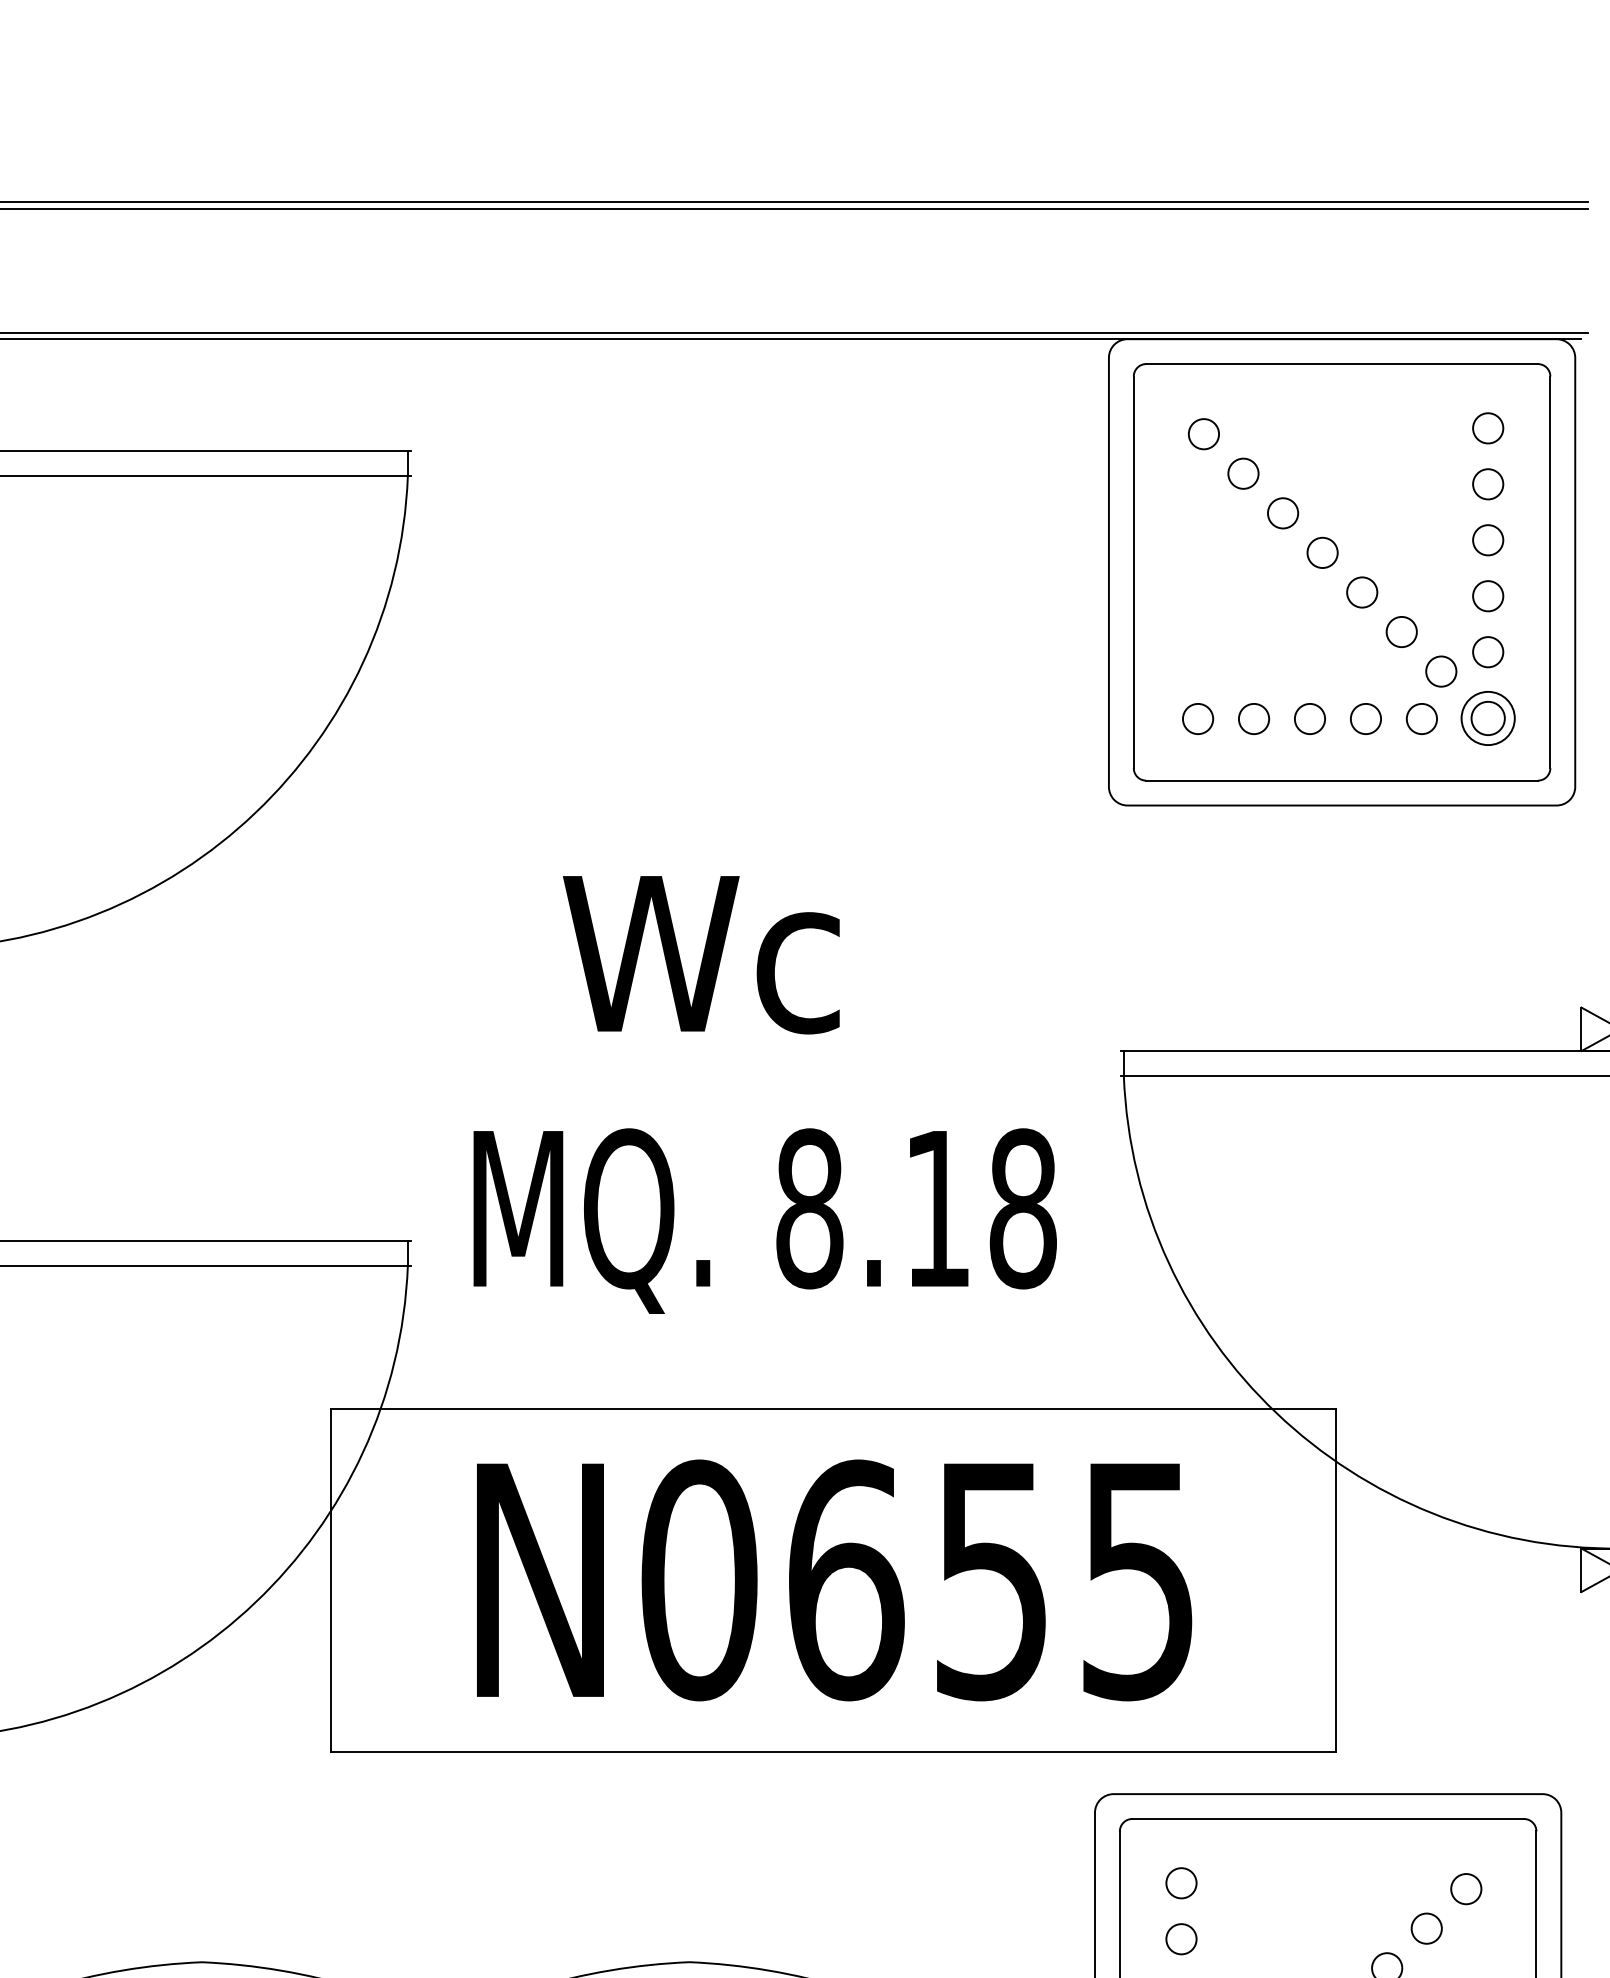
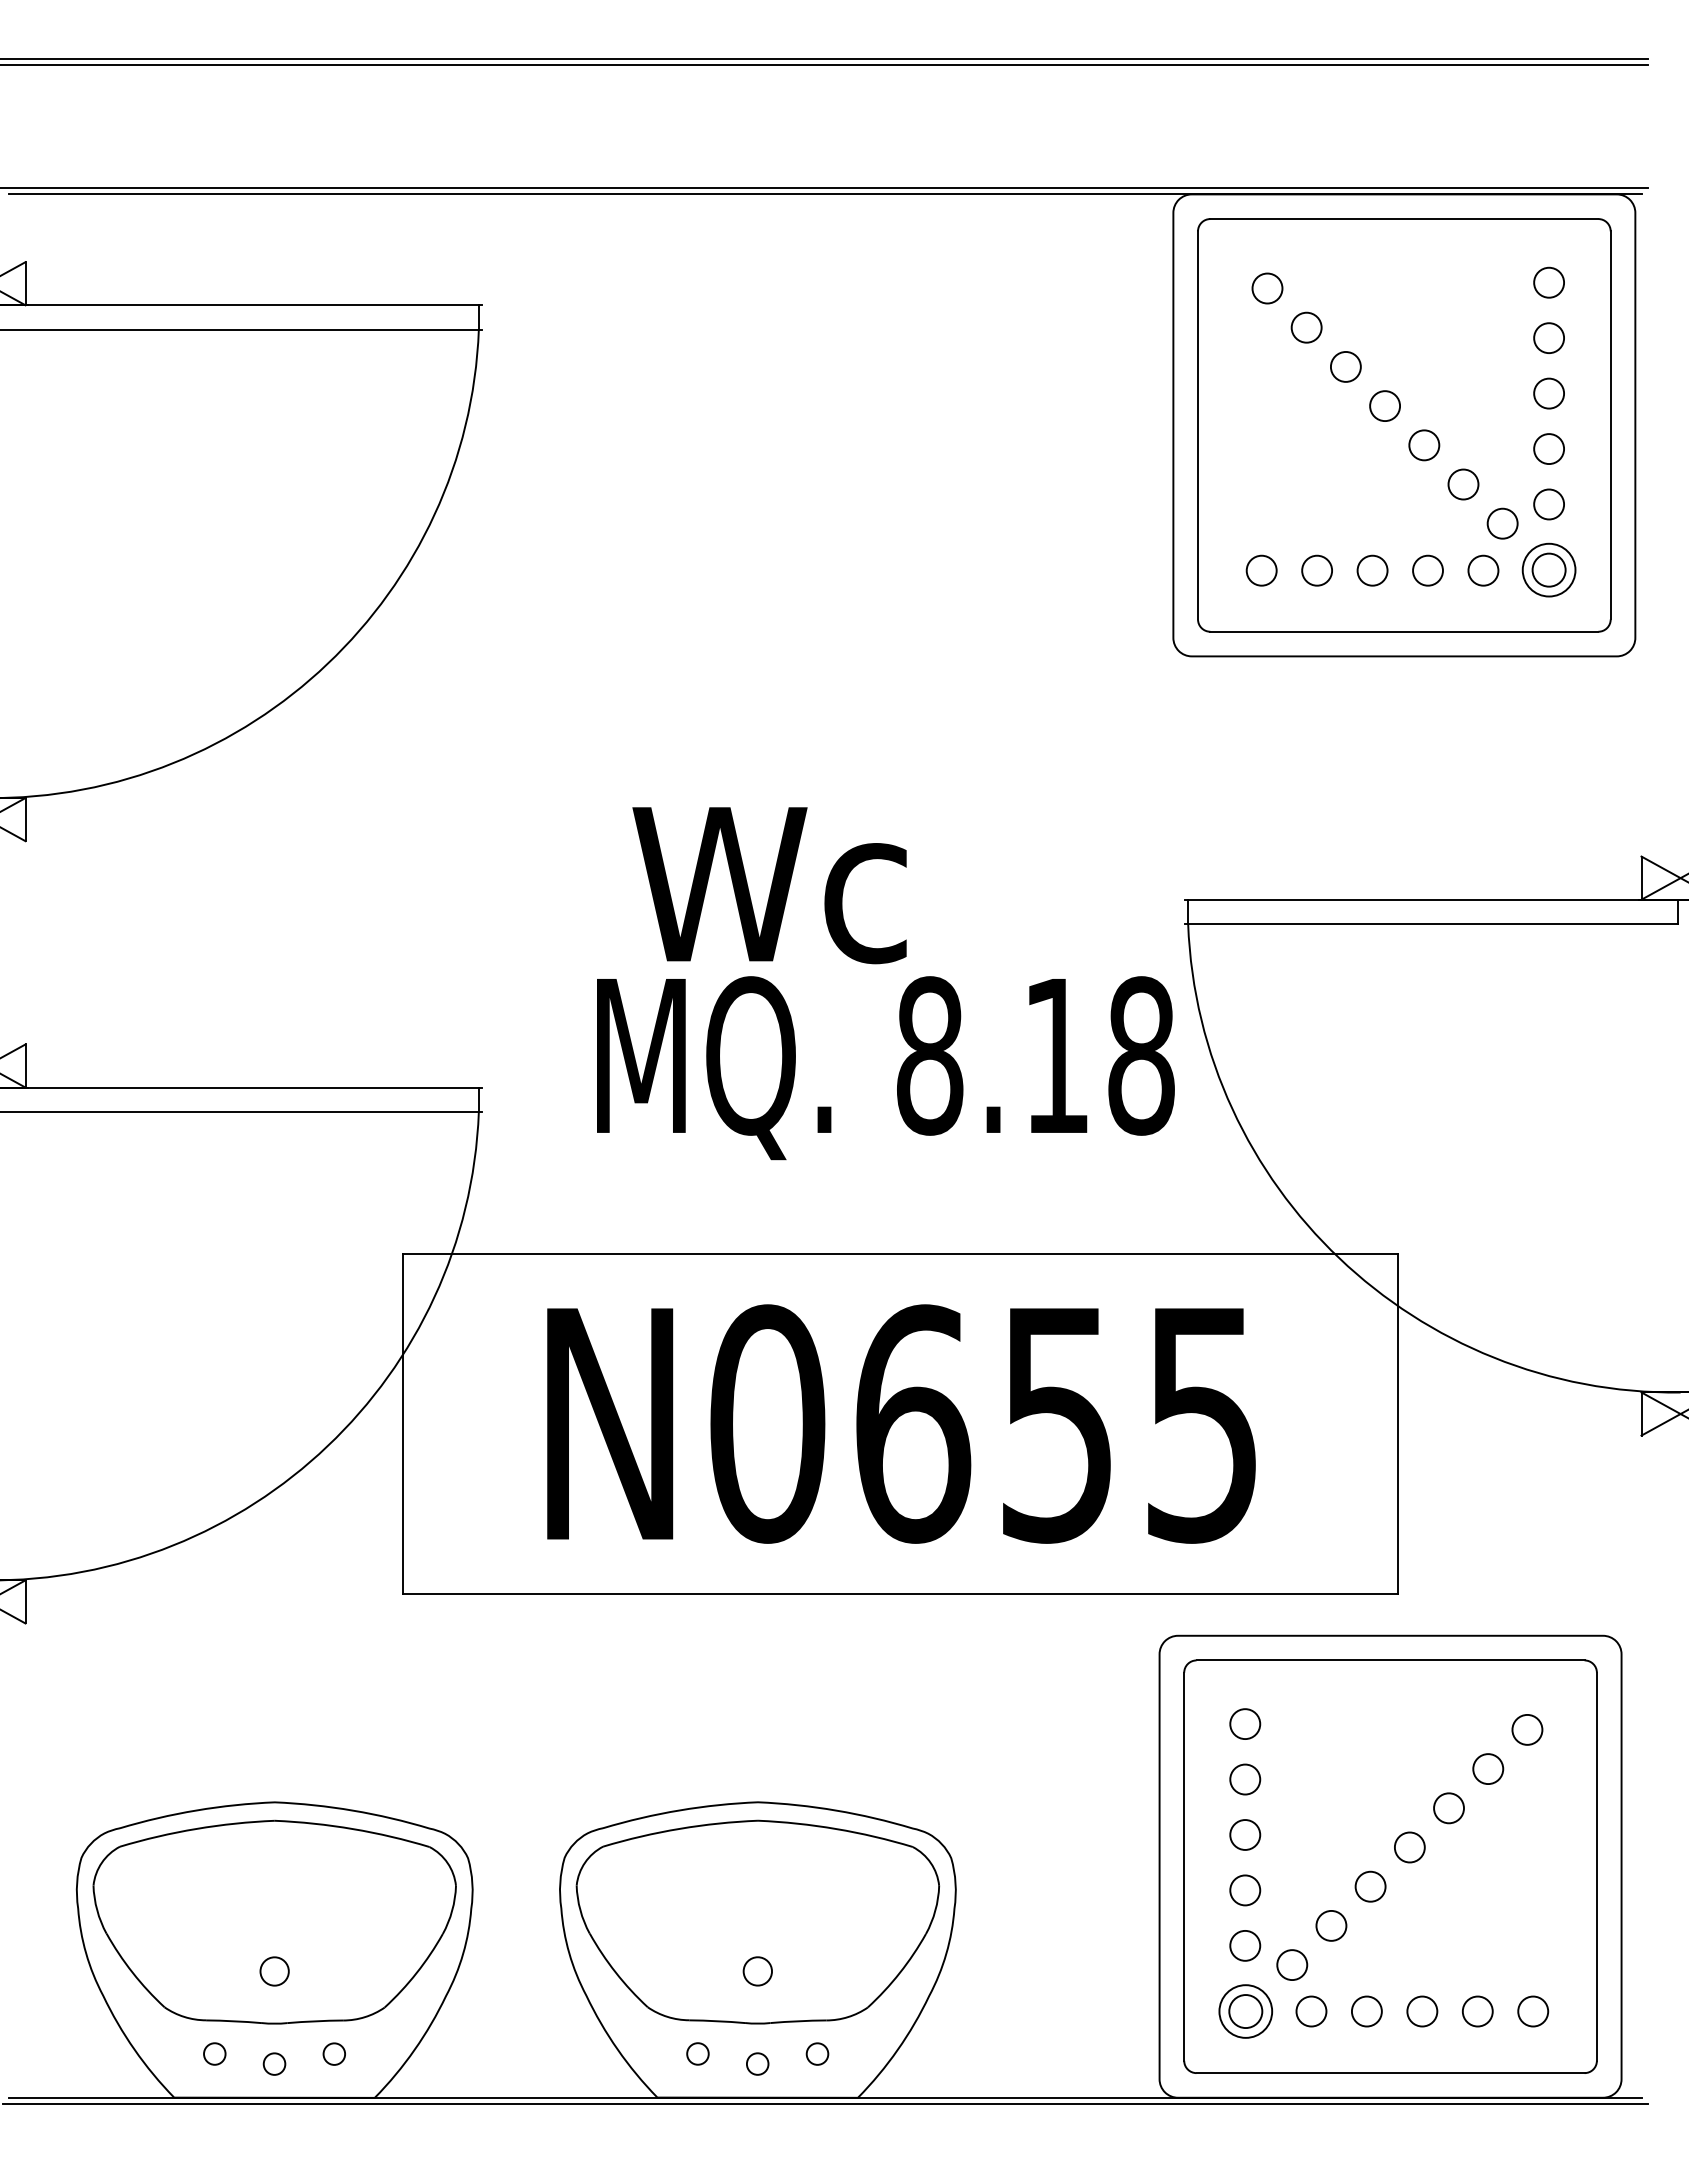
text: (701, 955) -> (769, 885), moved
text: (764, 1221) -> (885, 1068), moved

